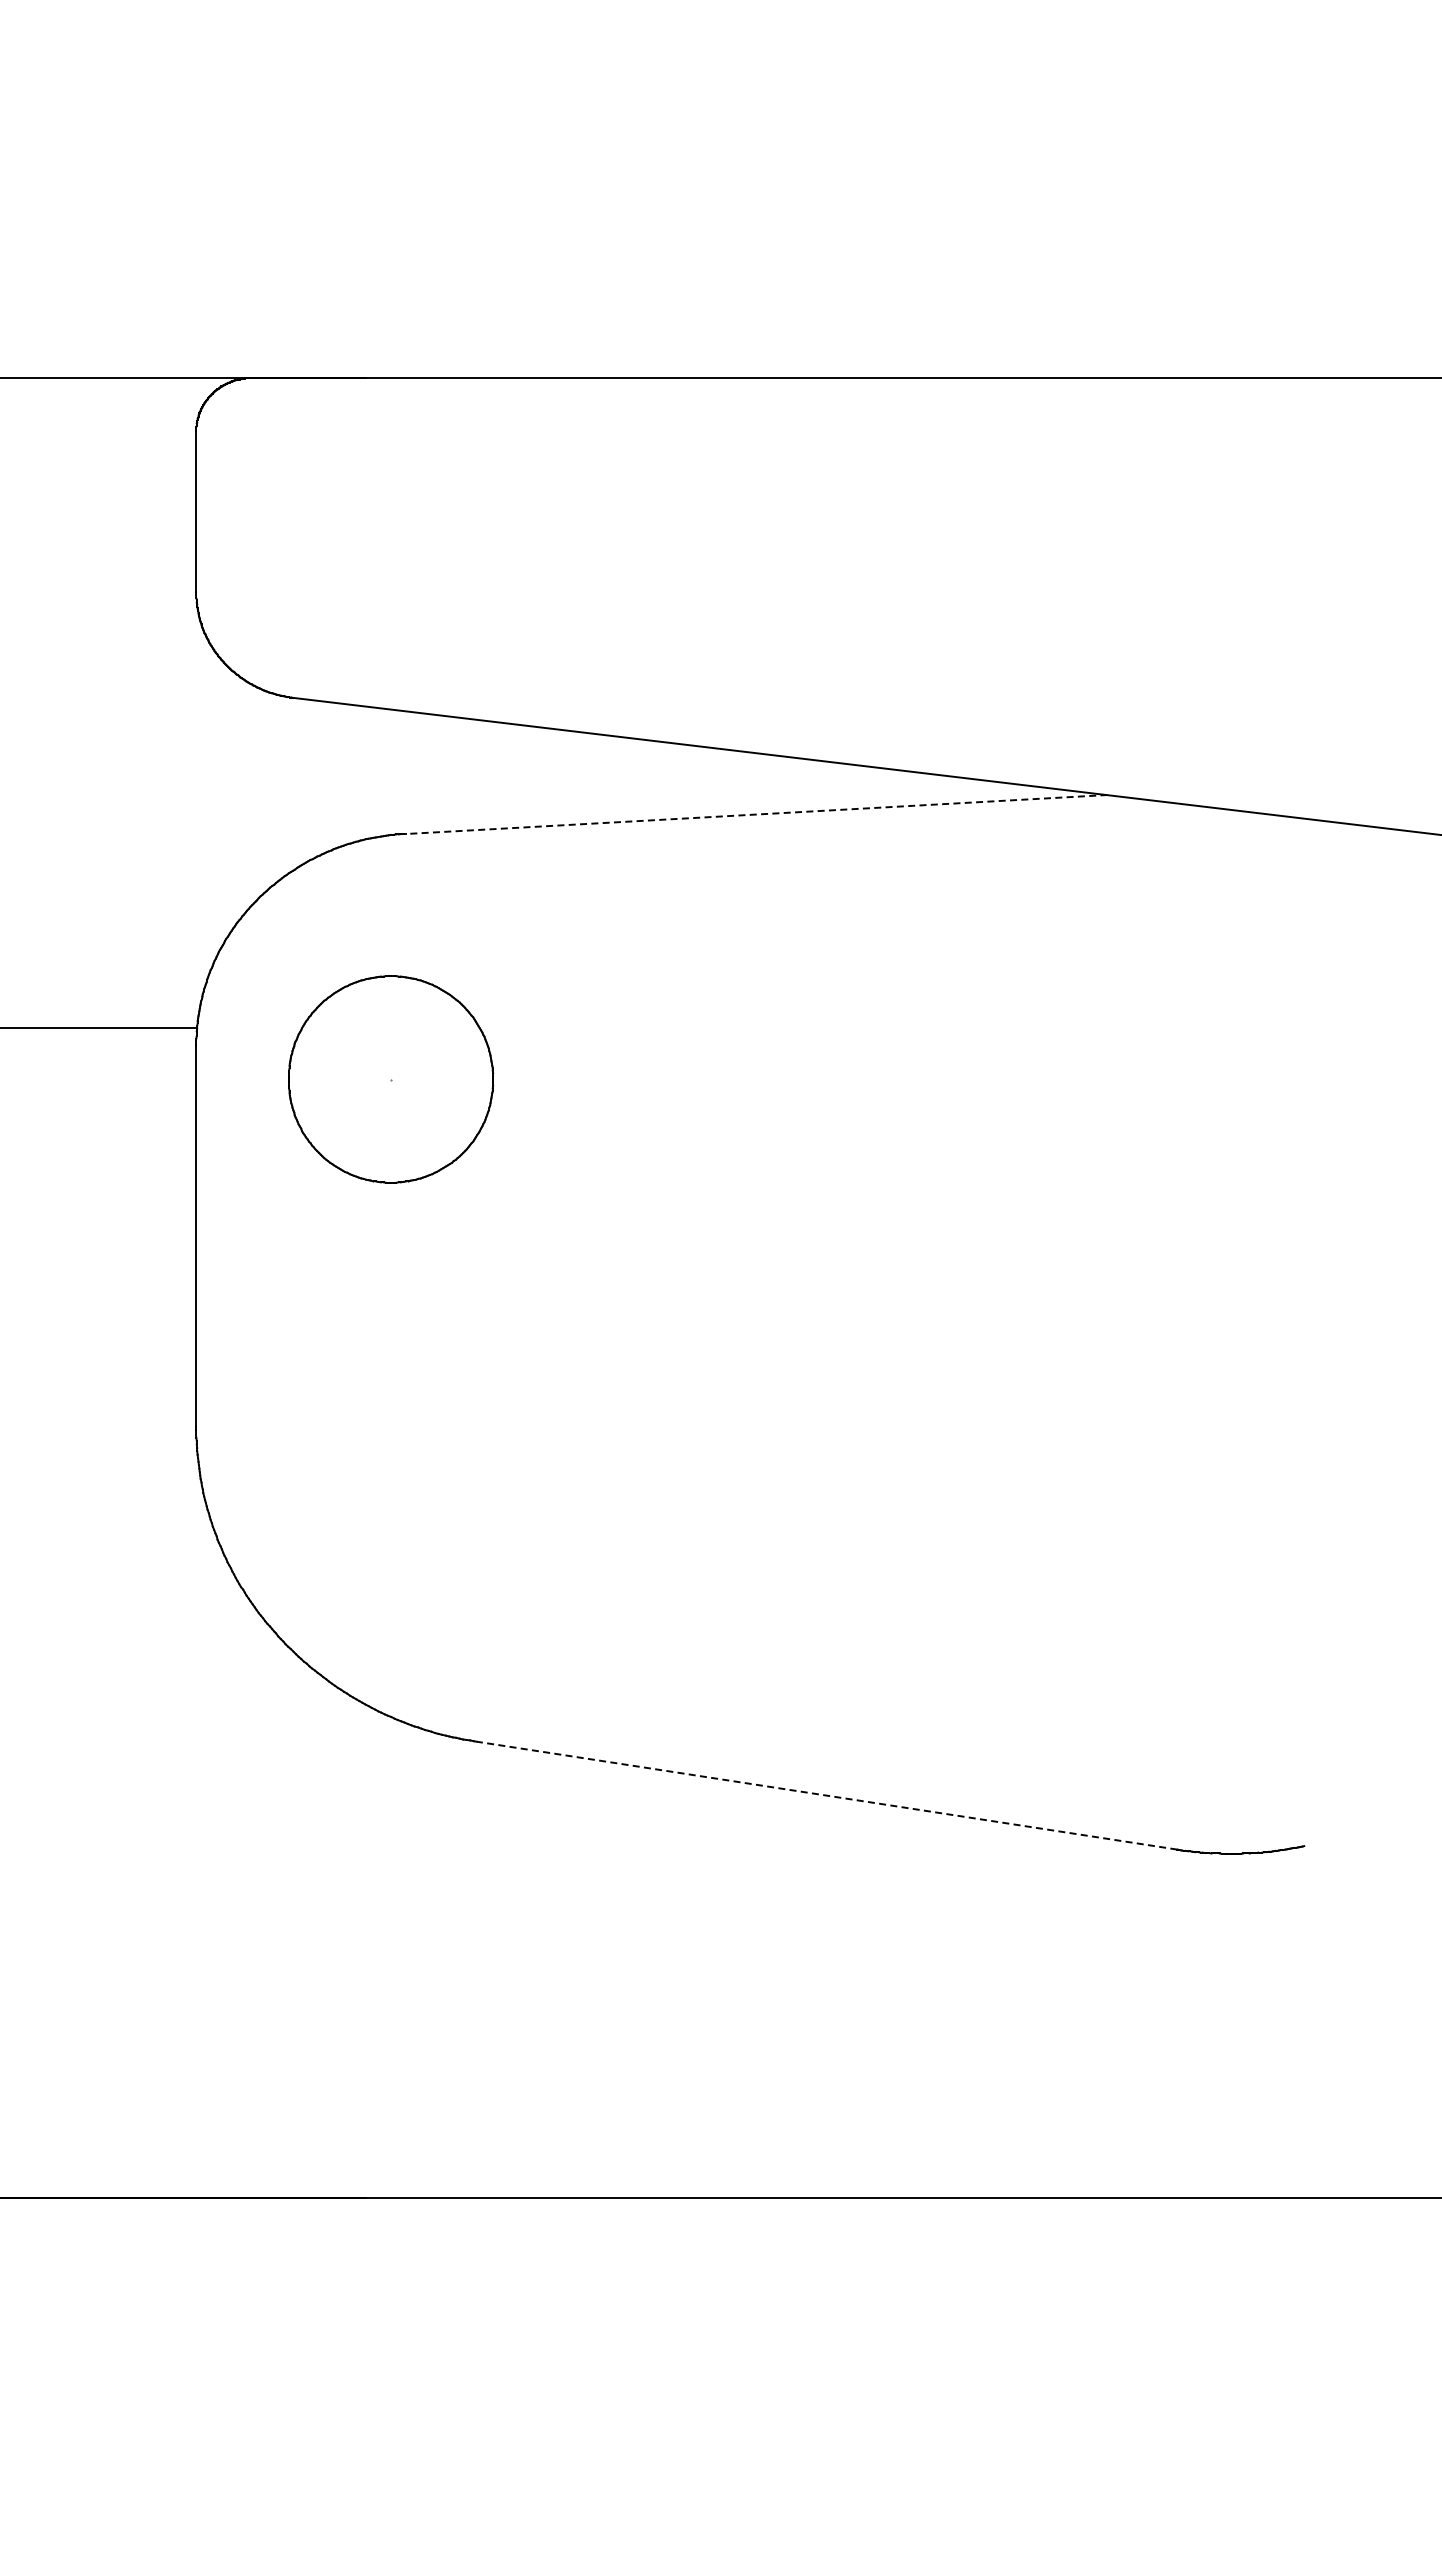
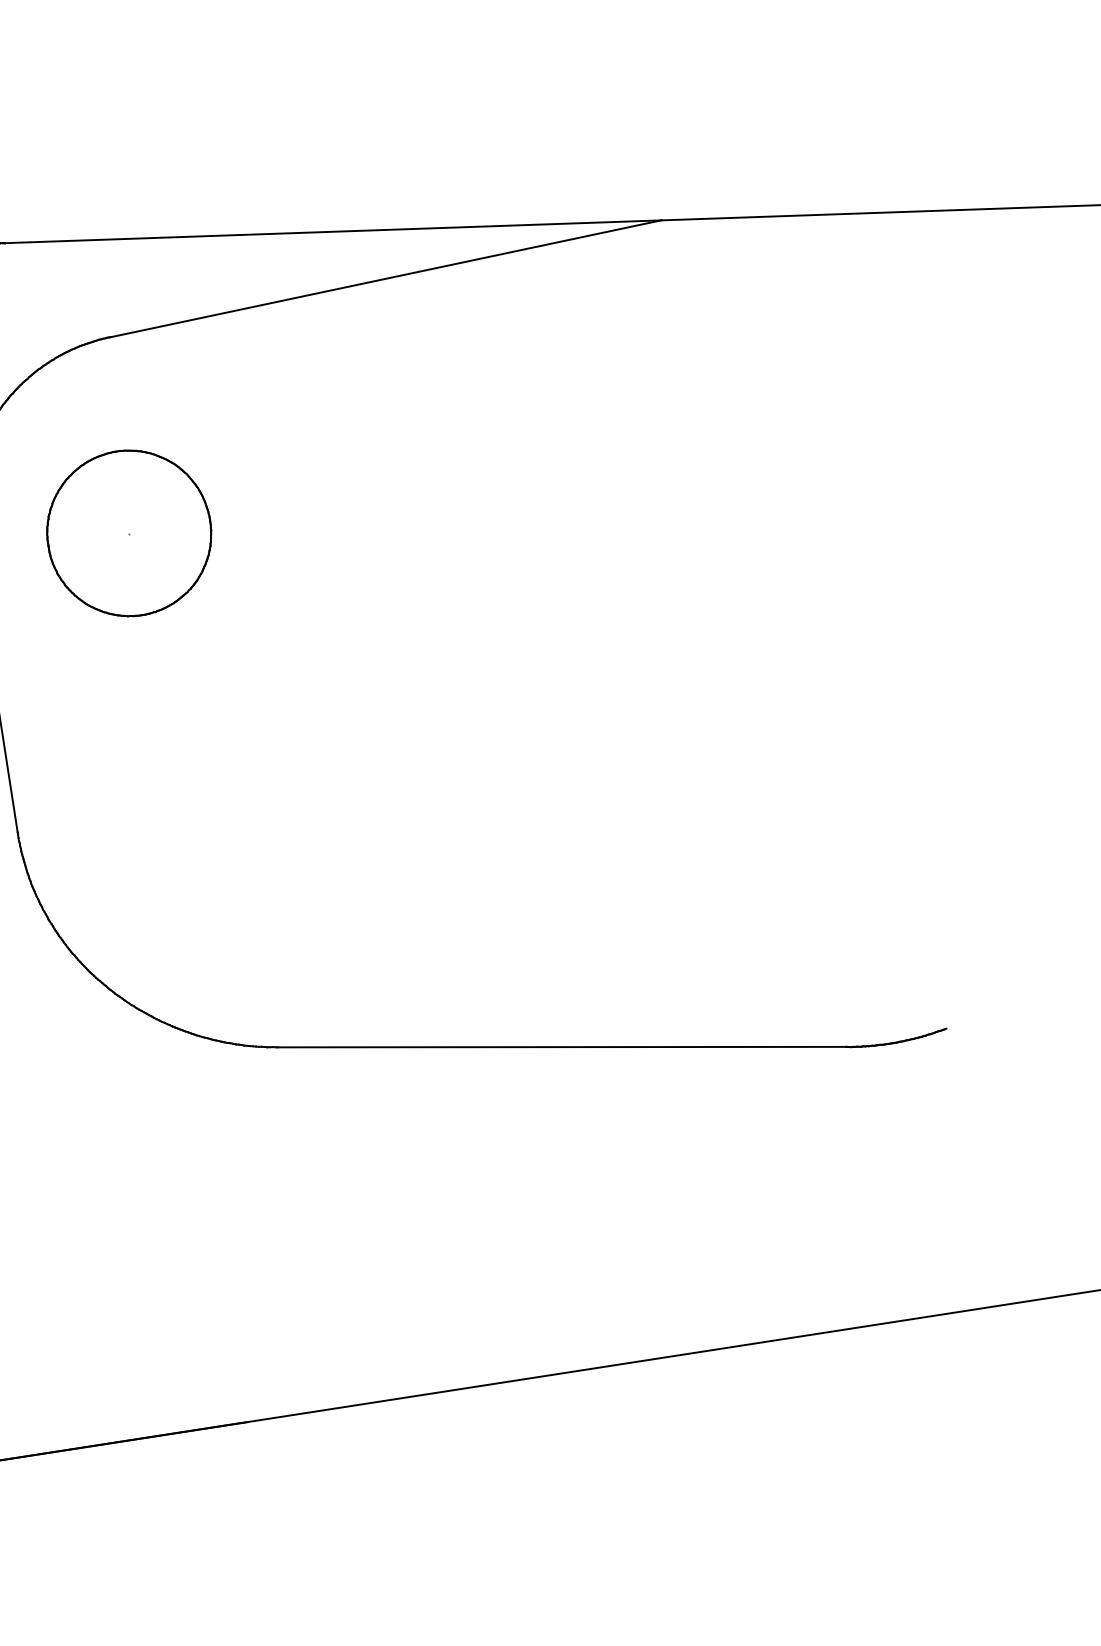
line: (756, 814) -> (386, 278), dashed -> solid
line: (826, 1795) -> (561, 1047), dashed -> solid

